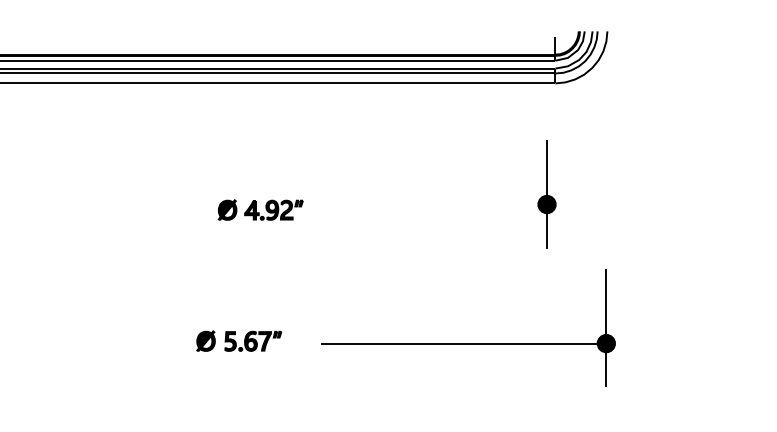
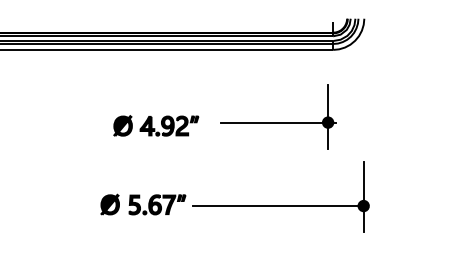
line: (464, 204) -> (278, 122), added
part: (260, 209) -> (156, 125), size x1.67
part: (239, 341) -> (143, 204), size x1.67

